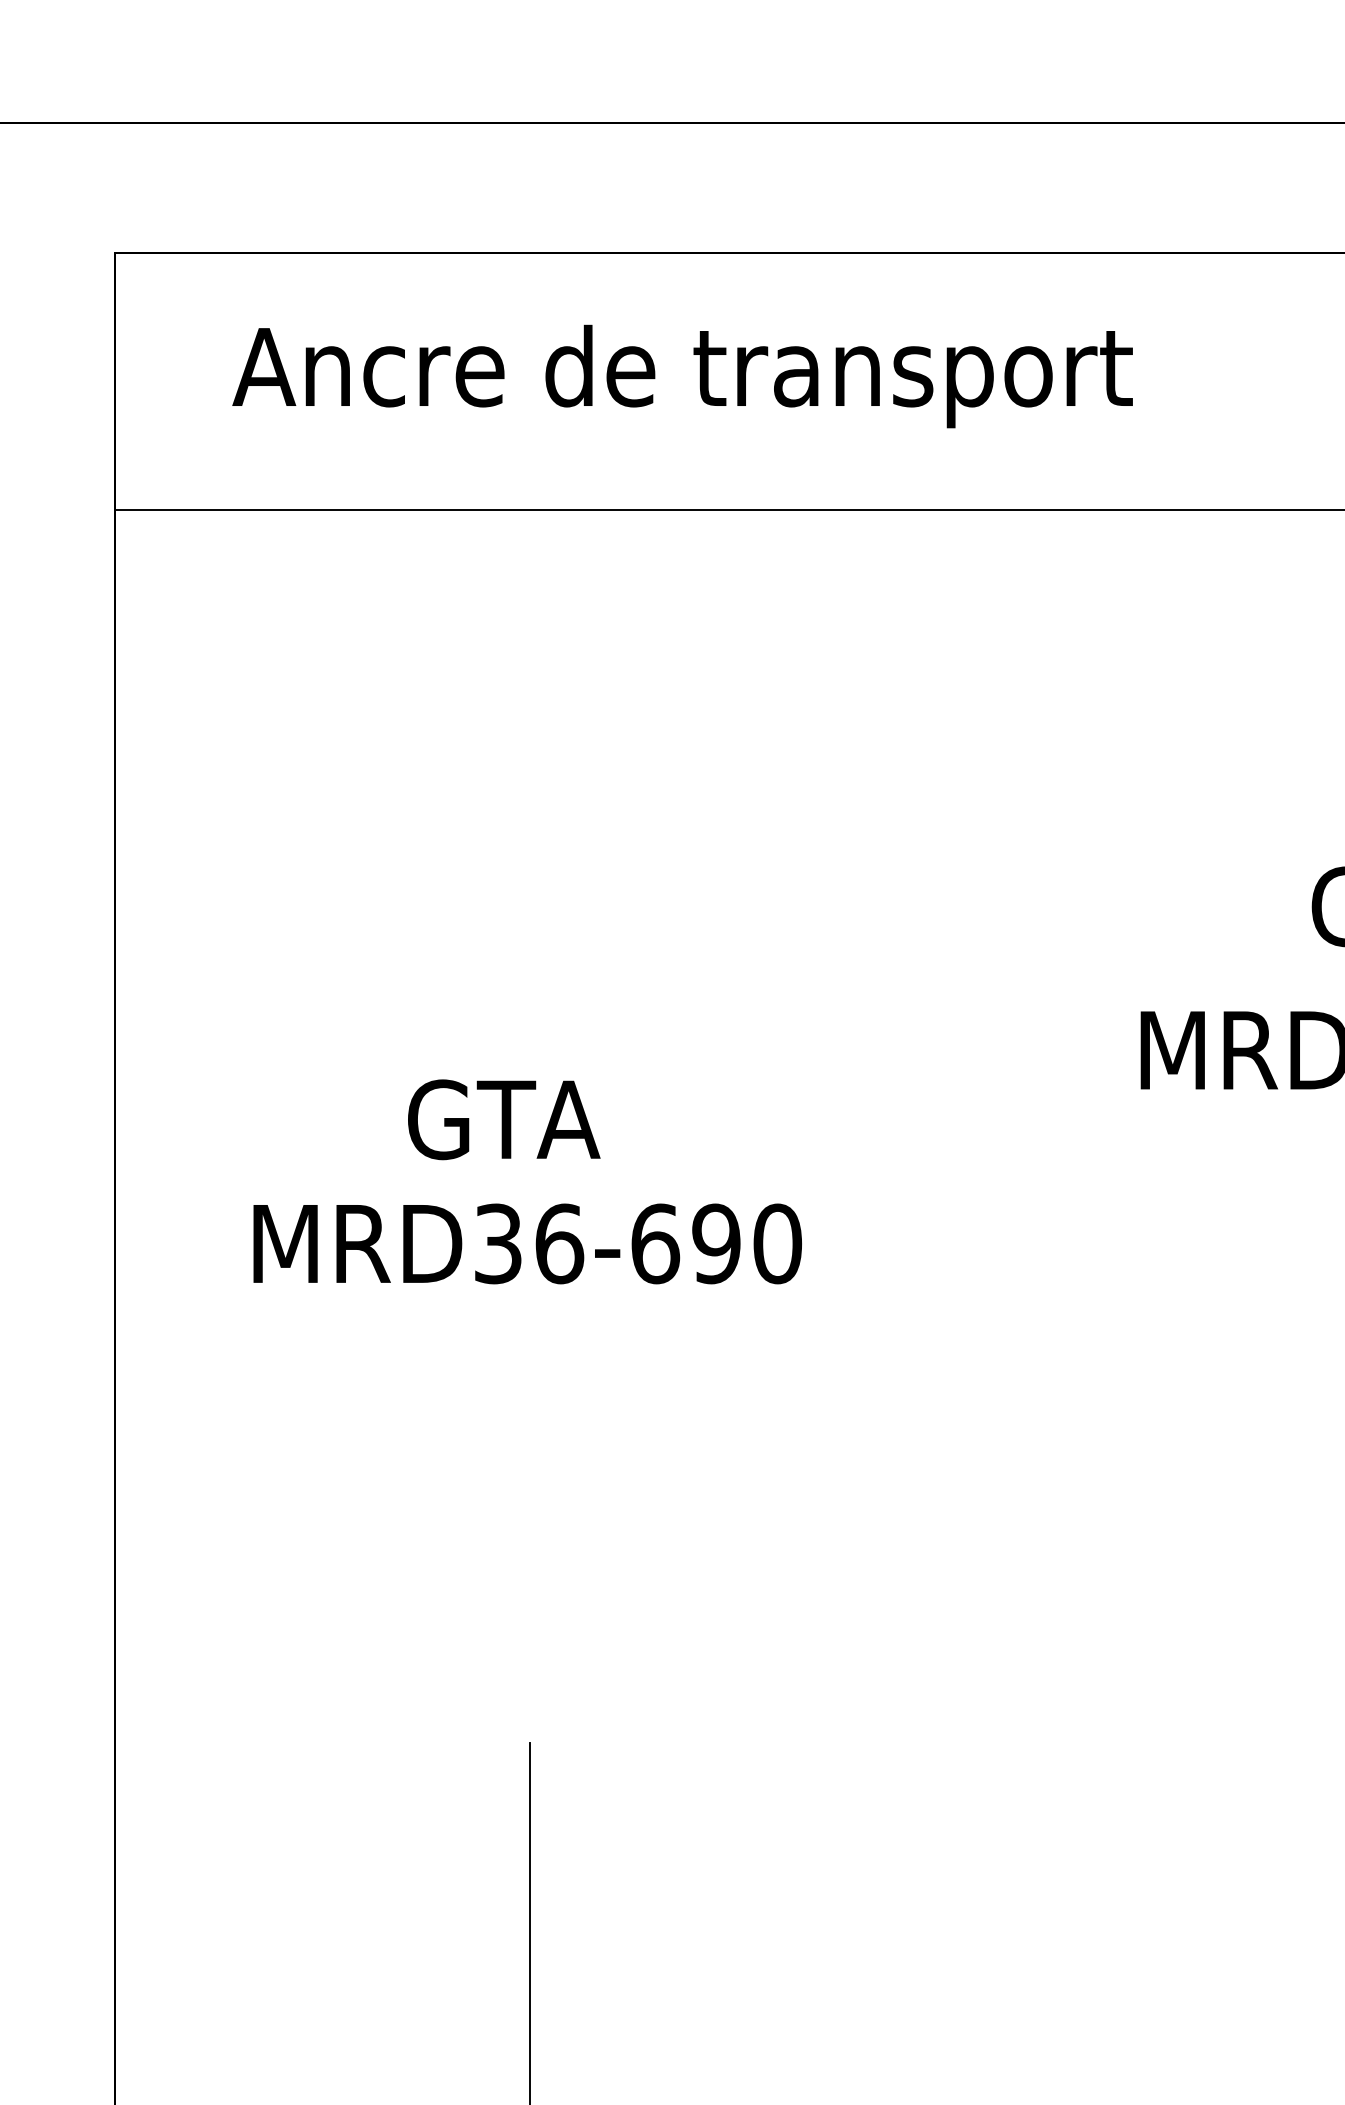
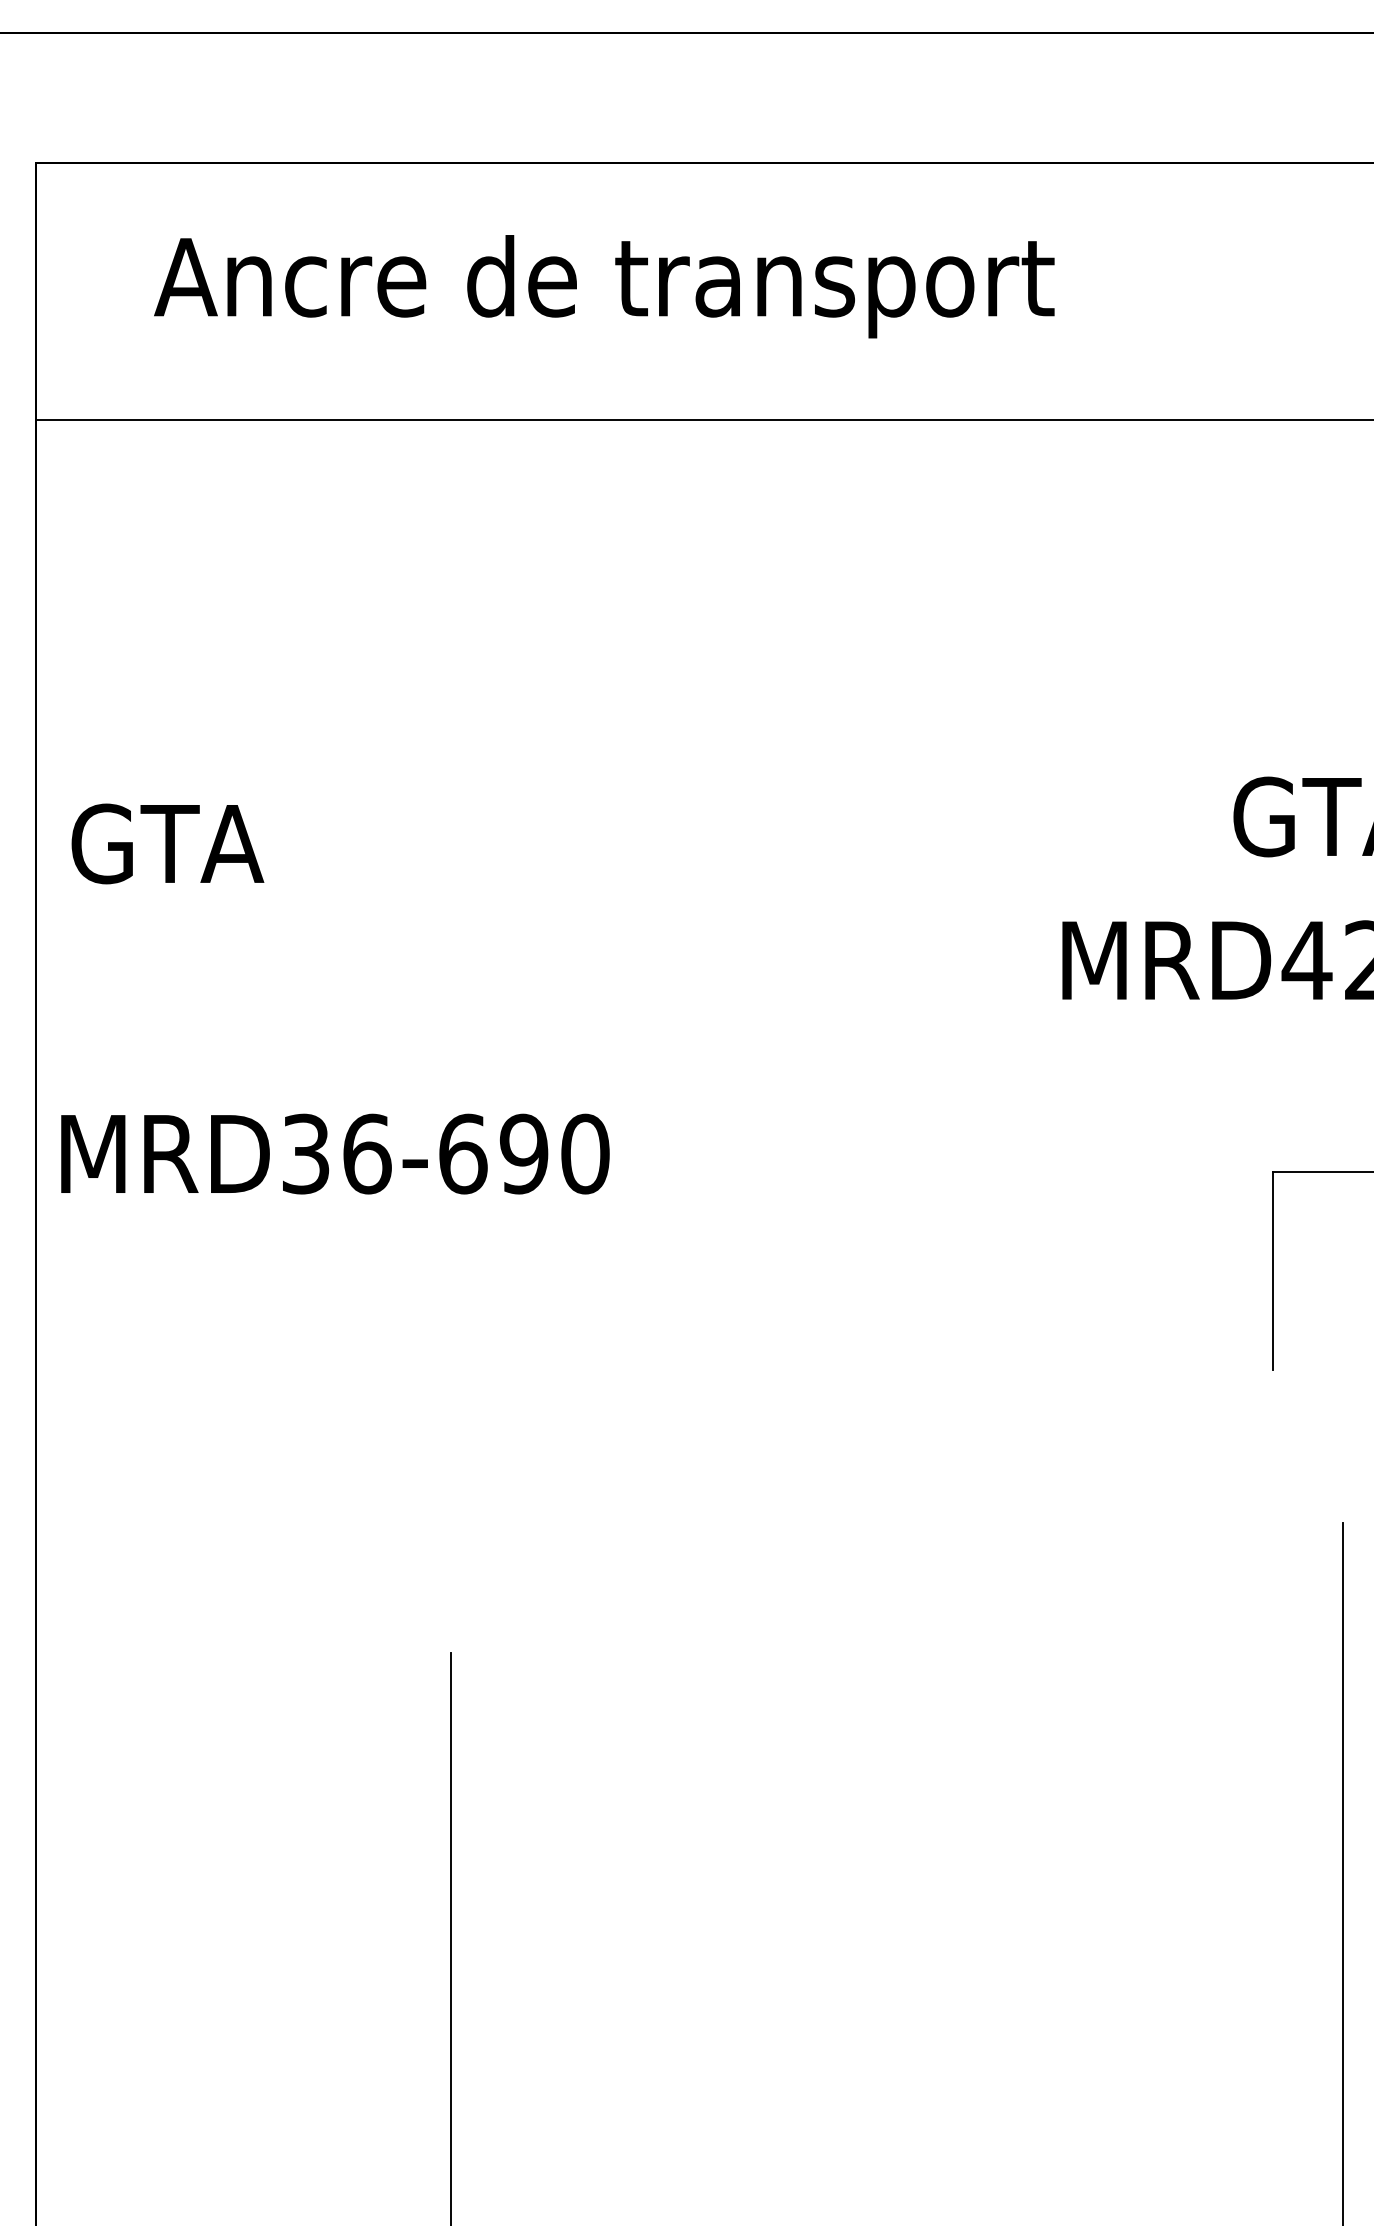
text: (503, 1119) -> (167, 843), moved
text: (527, 1243) -> (335, 1153), moved

